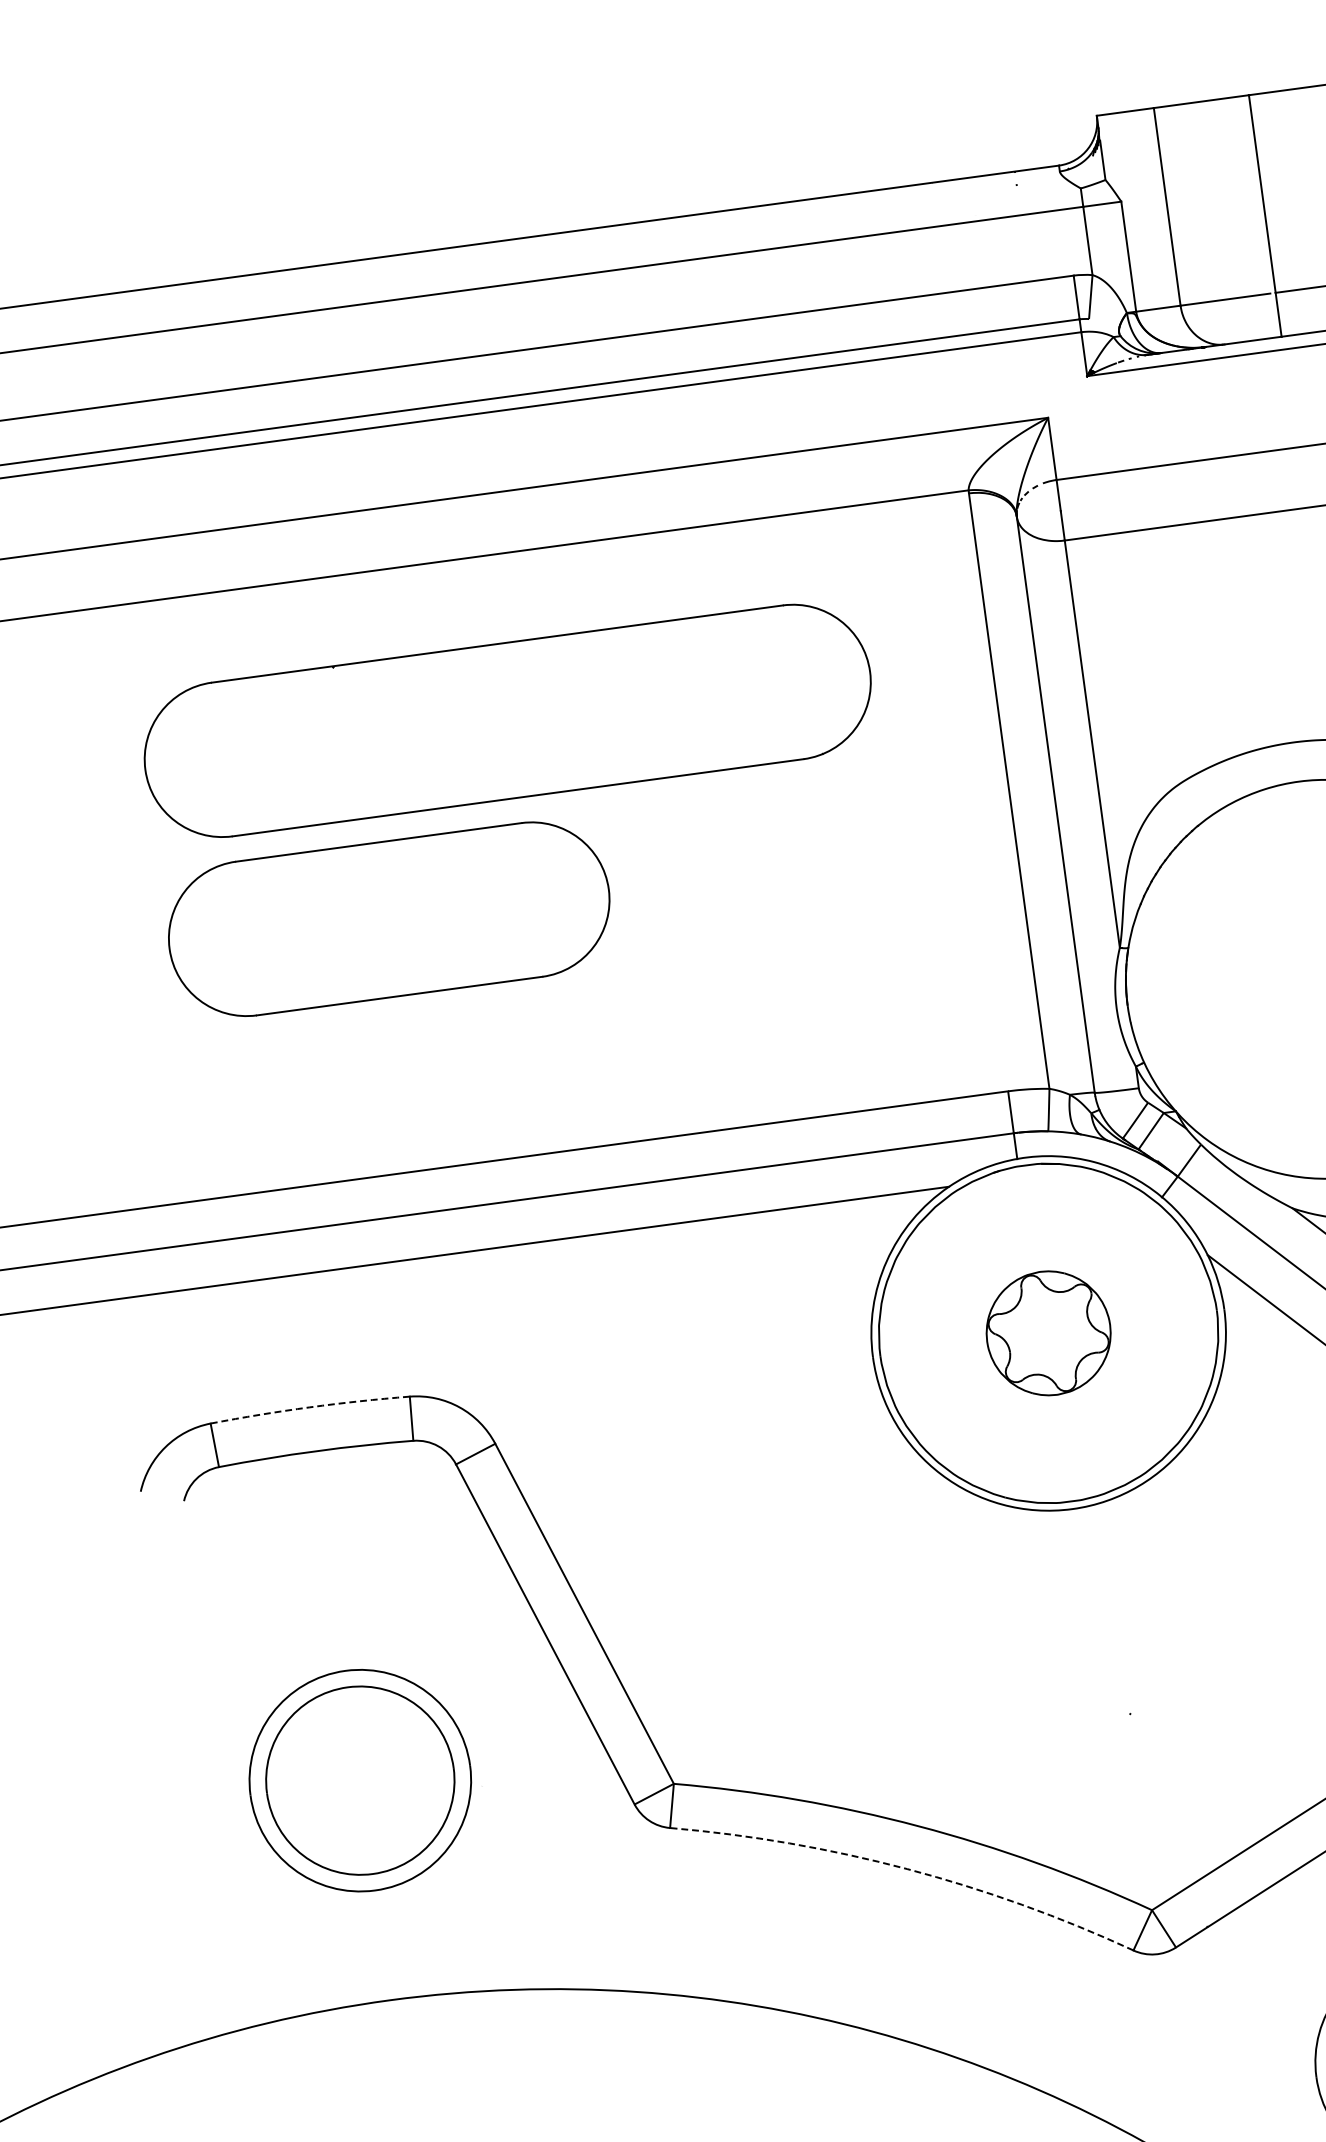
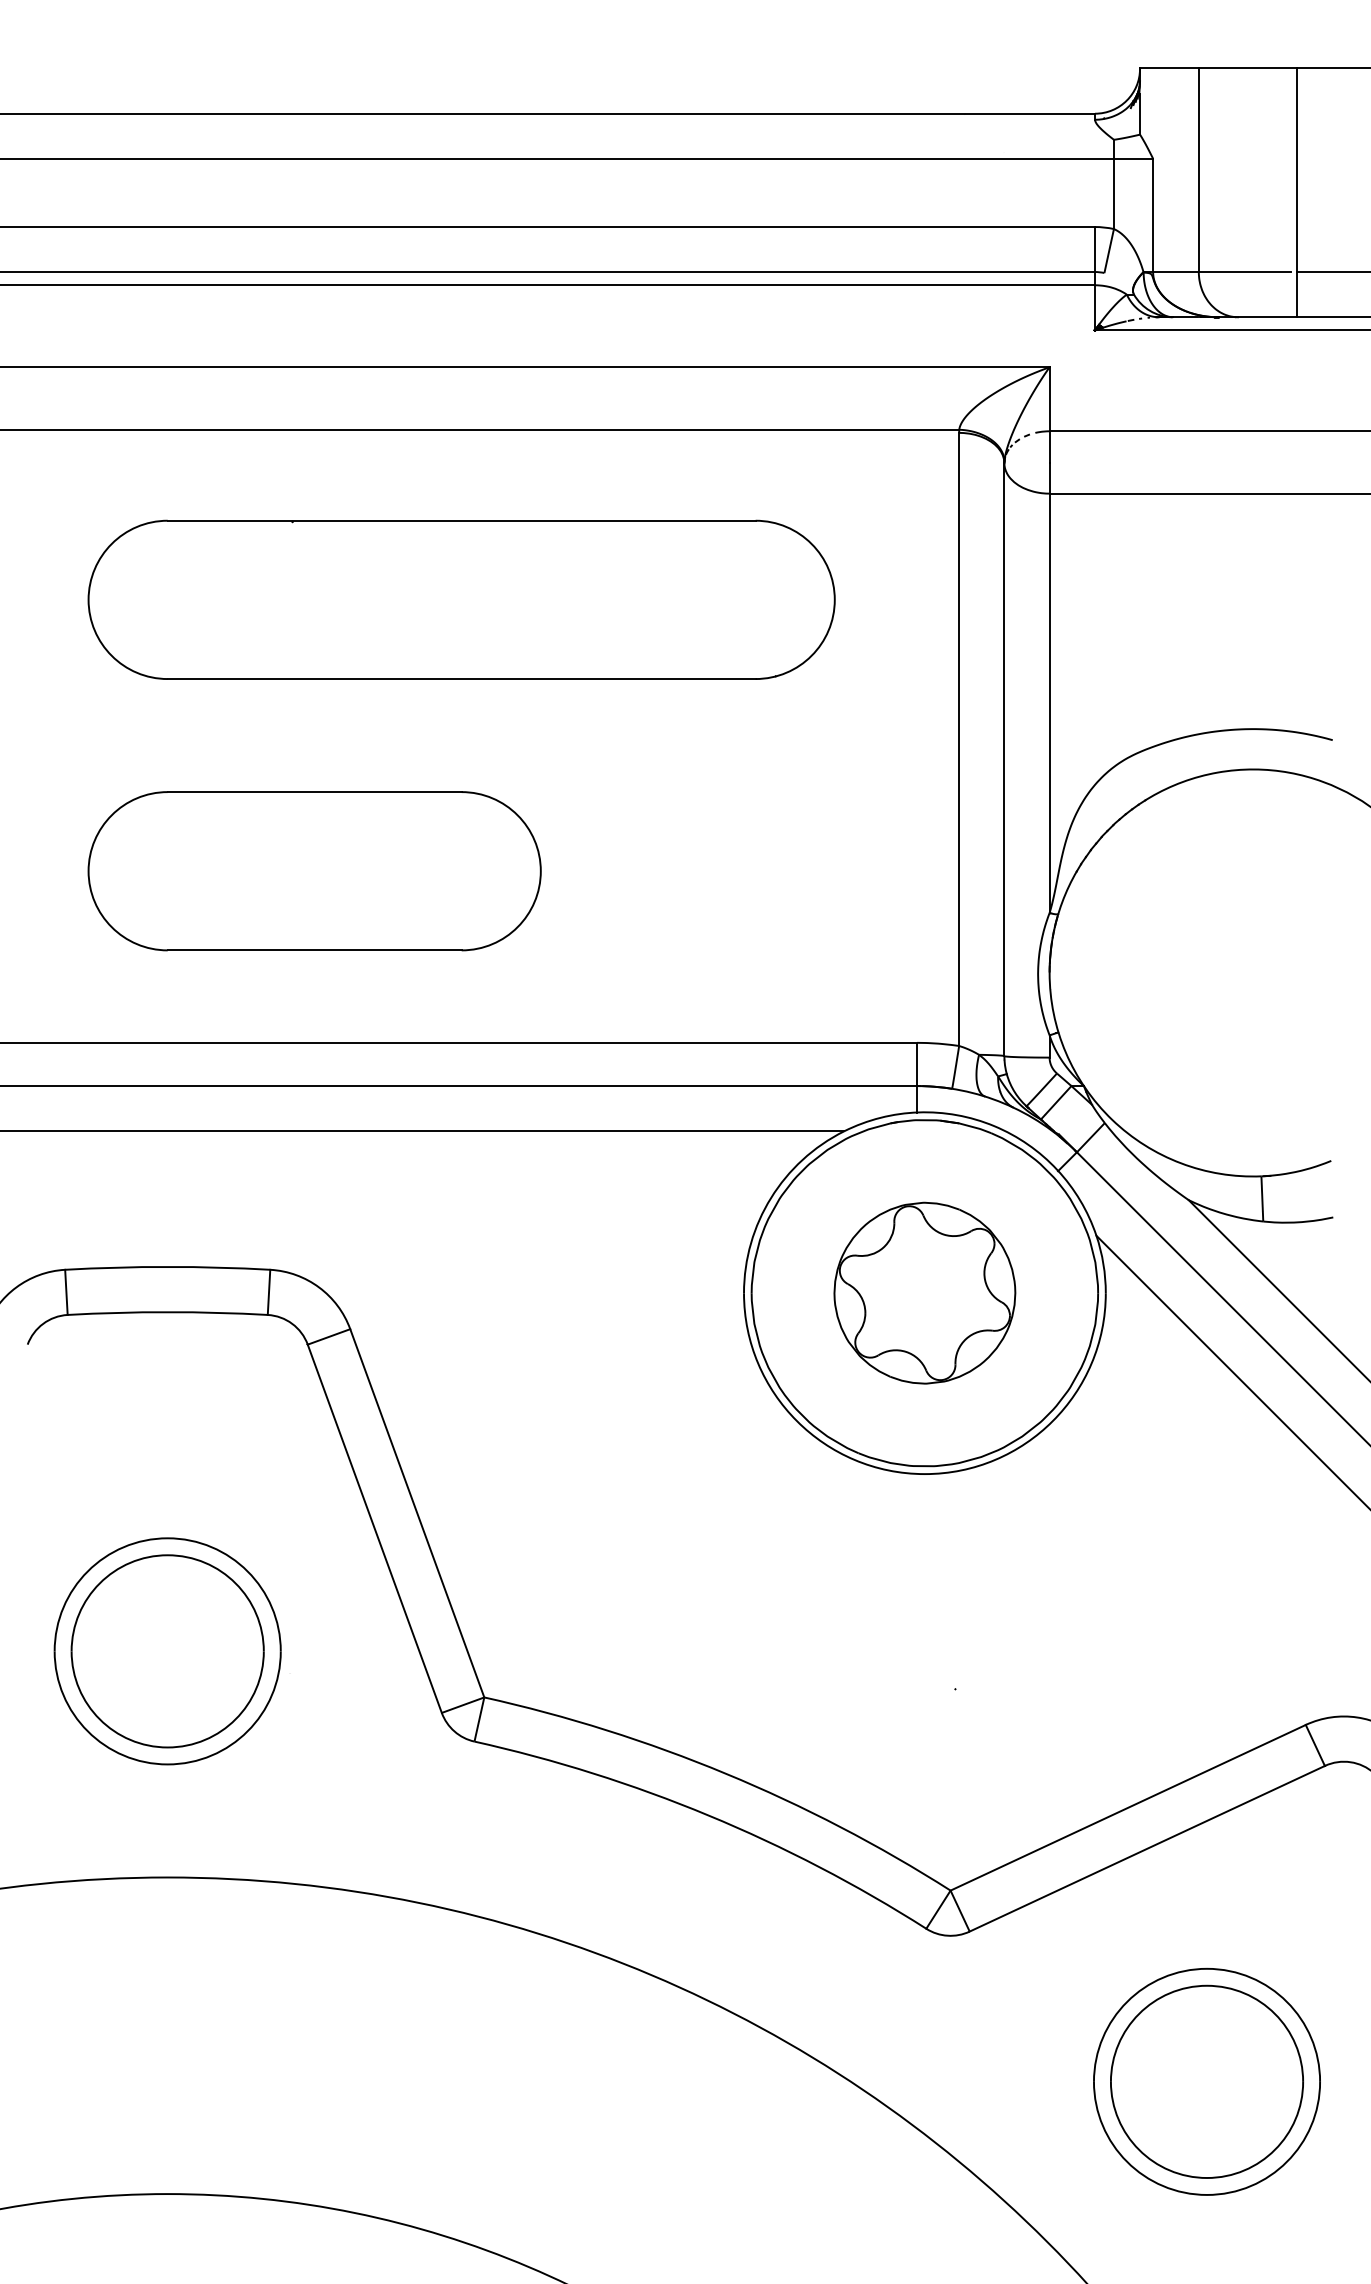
part: (389, 919) -> (314, 871), moved
part: (1048, 1332) -> (924, 1292), size x1.43
arc: (309, 1406) -> (167, 1266), dashed -> solid
arc: (907, 1869) -> (708, 1815), dashed -> solid

